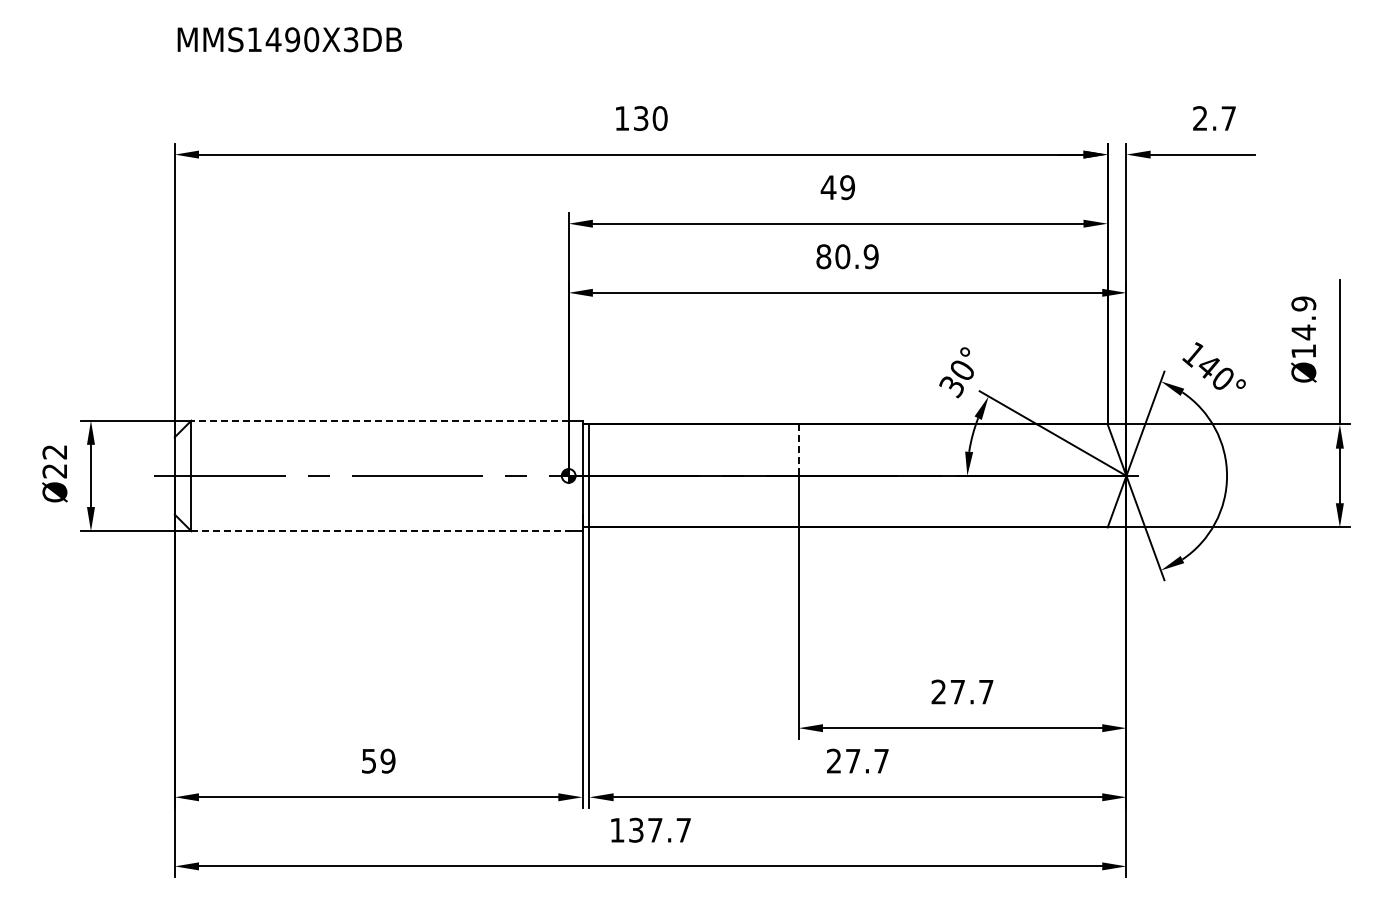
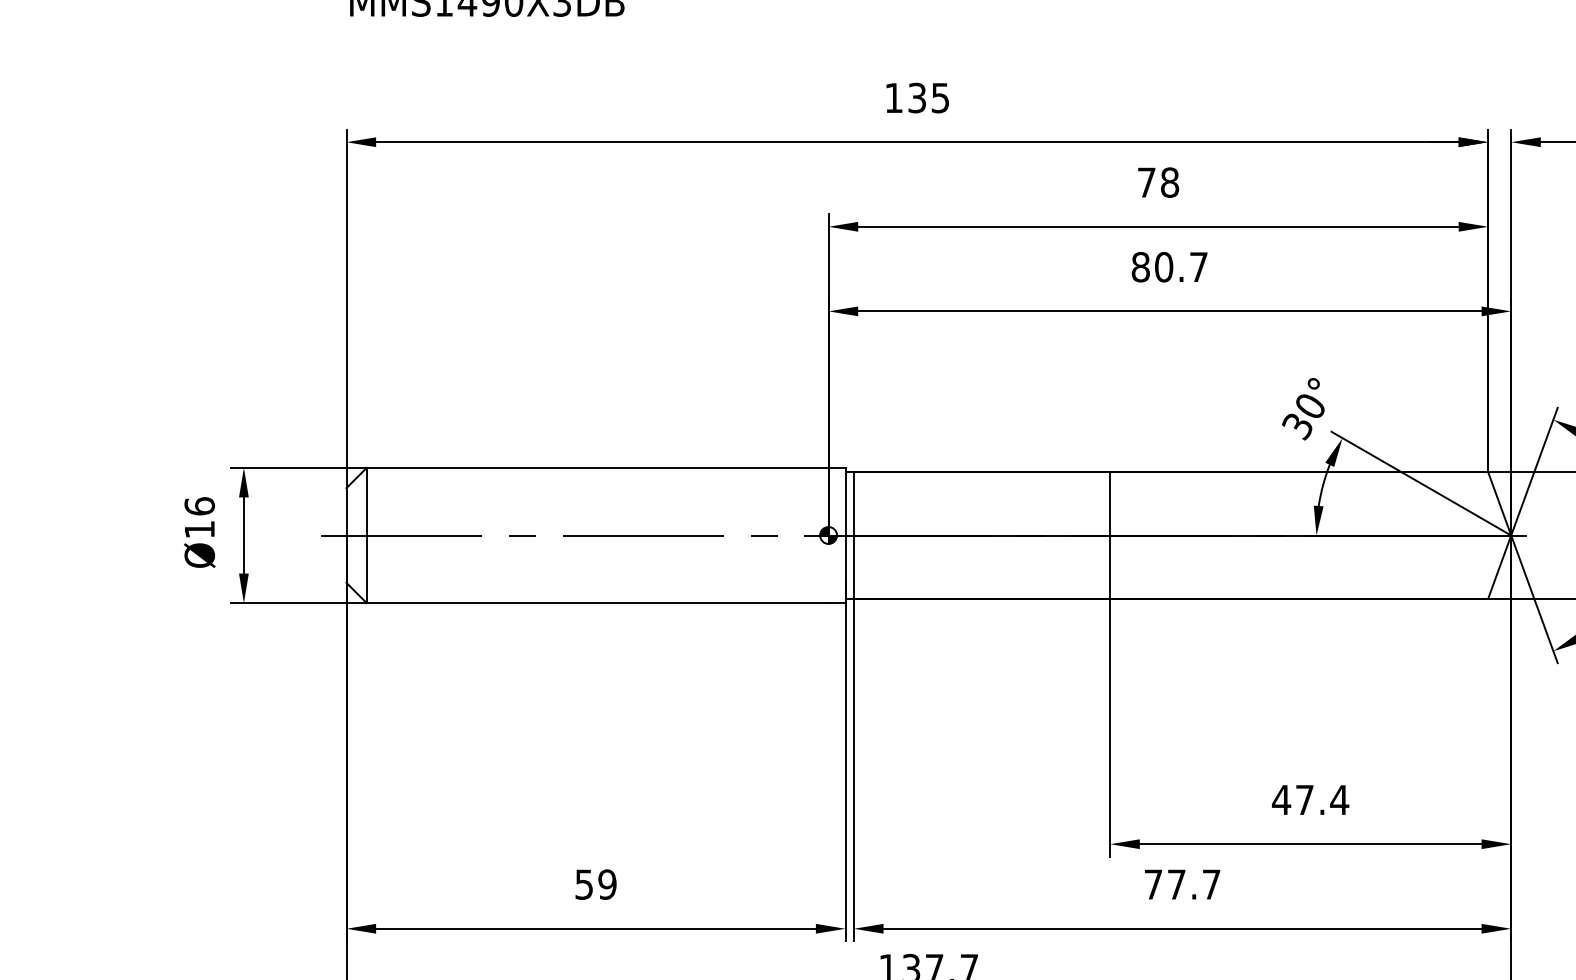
text: (659, 118) -> (939, 98), 130 -> 135
text: (837, 187) -> (1157, 182), 49 -> 78
text: (870, 256) -> (1197, 266), 80.9 -> 80.7
line: (380, 420) -> (598, 467), dashed -> solid
line: (798, 450) -> (1109, 504), dashed -> solid
text: (54, 461) -> (199, 517), Ø22 -> Ø16
line: (380, 531) -> (598, 603), dashed -> solid
text: (962, 691) -> (1310, 799), 27.7 -> 47.4
text: (834, 760) -> (1153, 883), 27.7 -> 77.7

